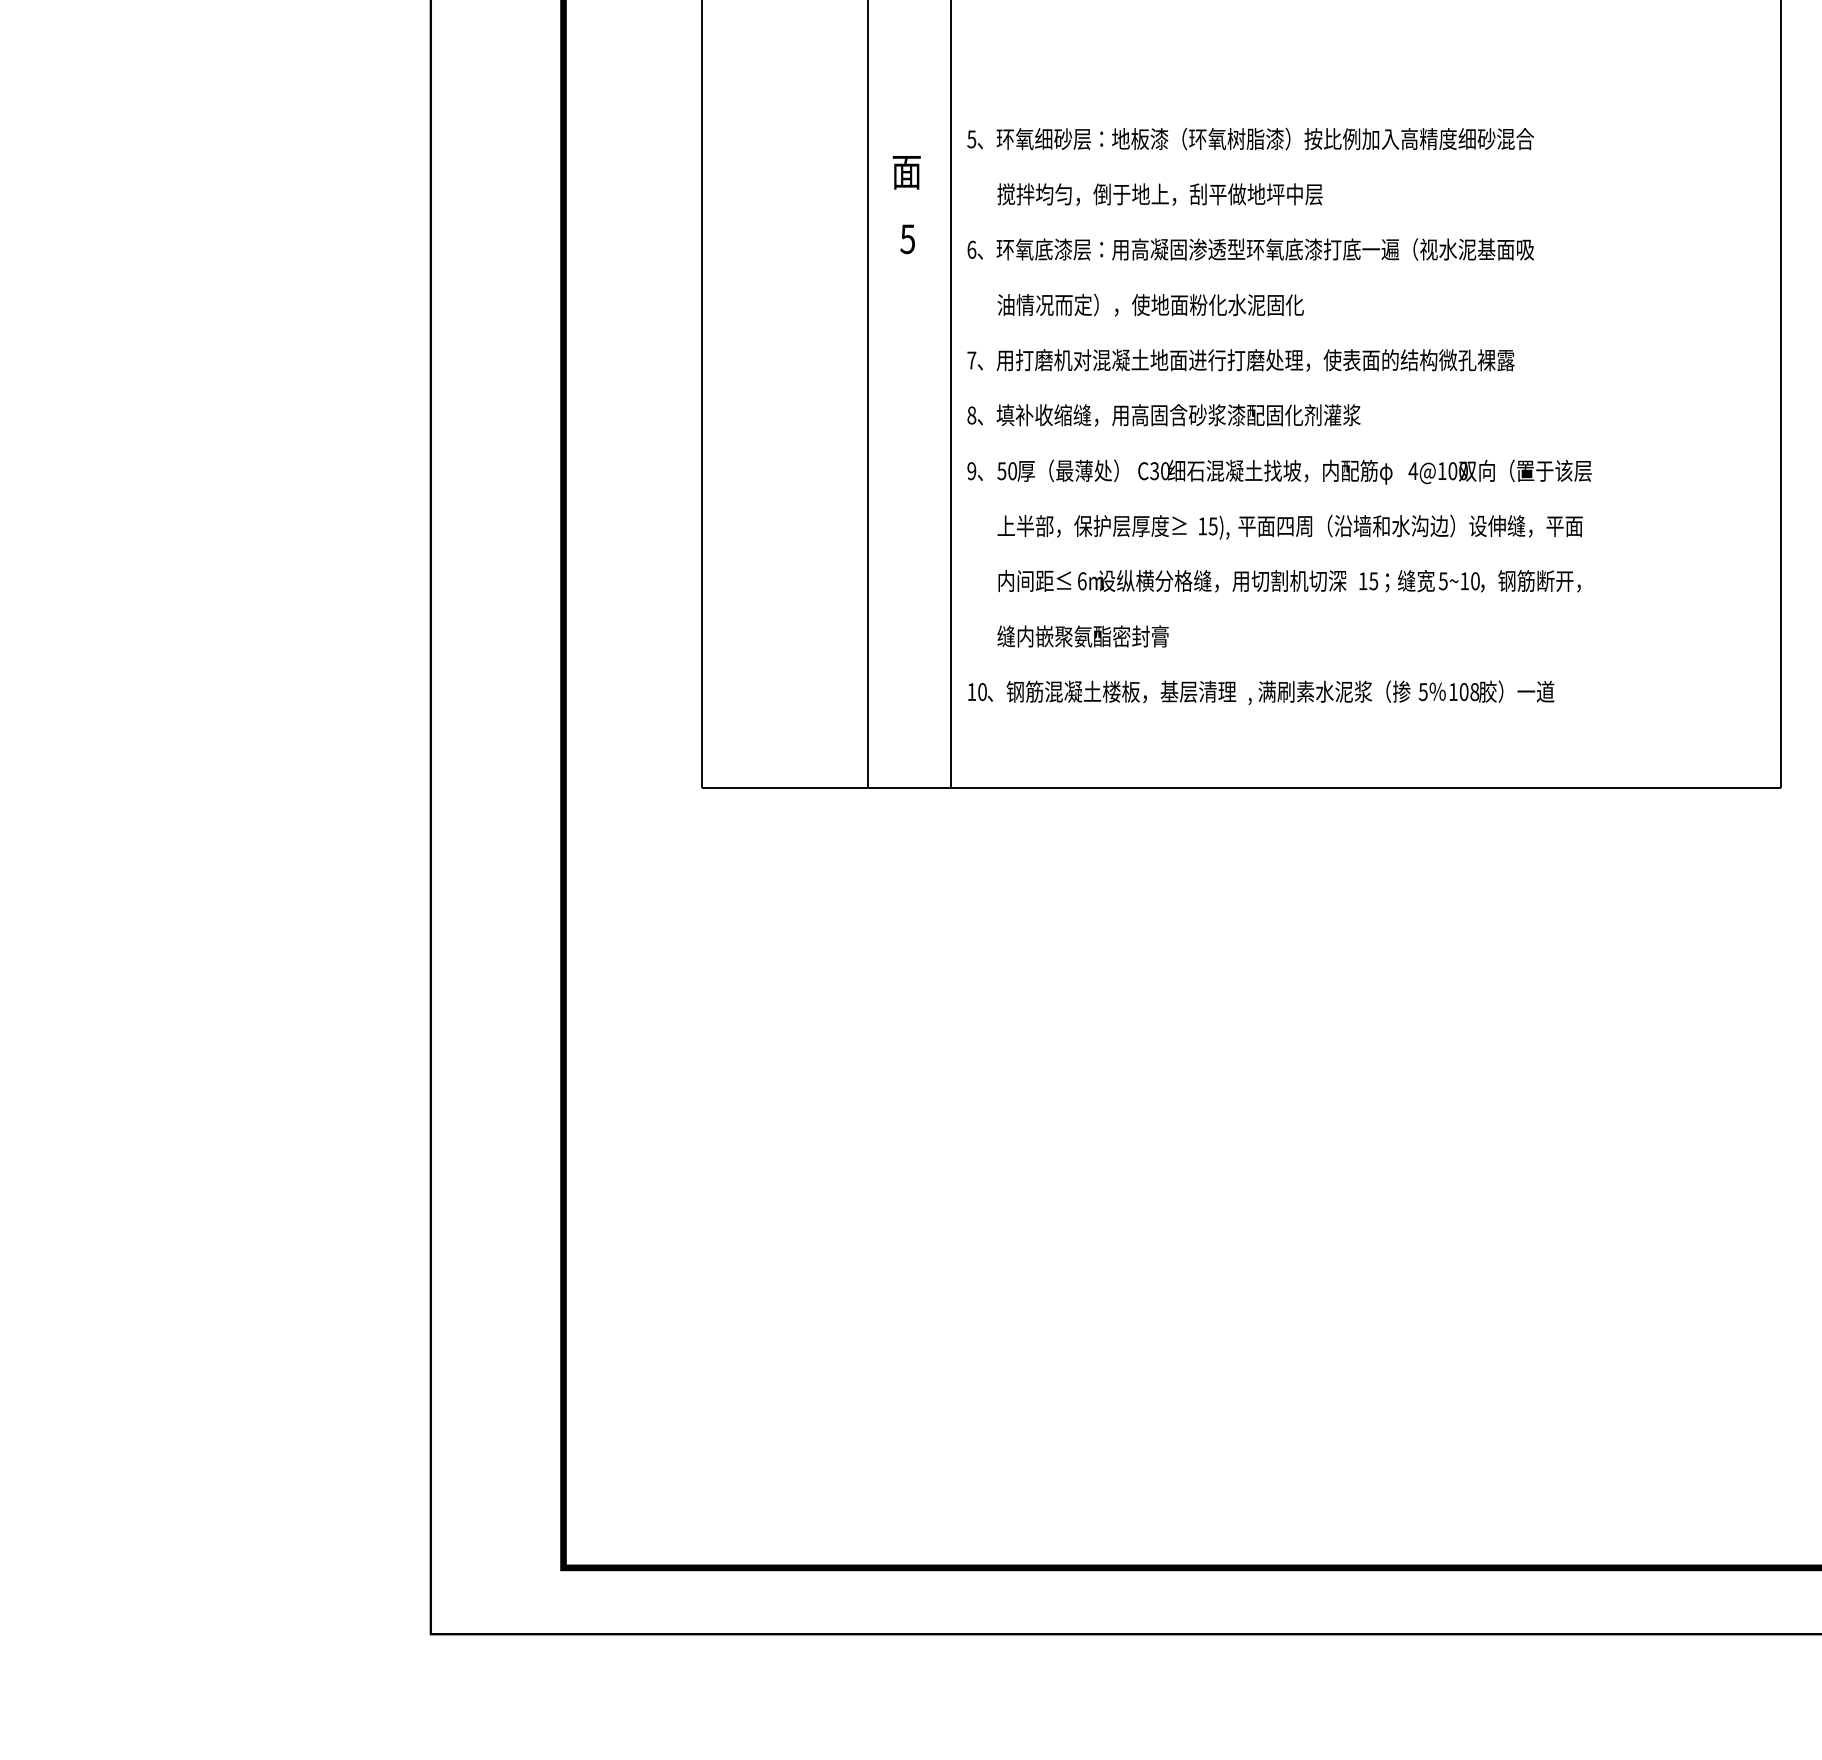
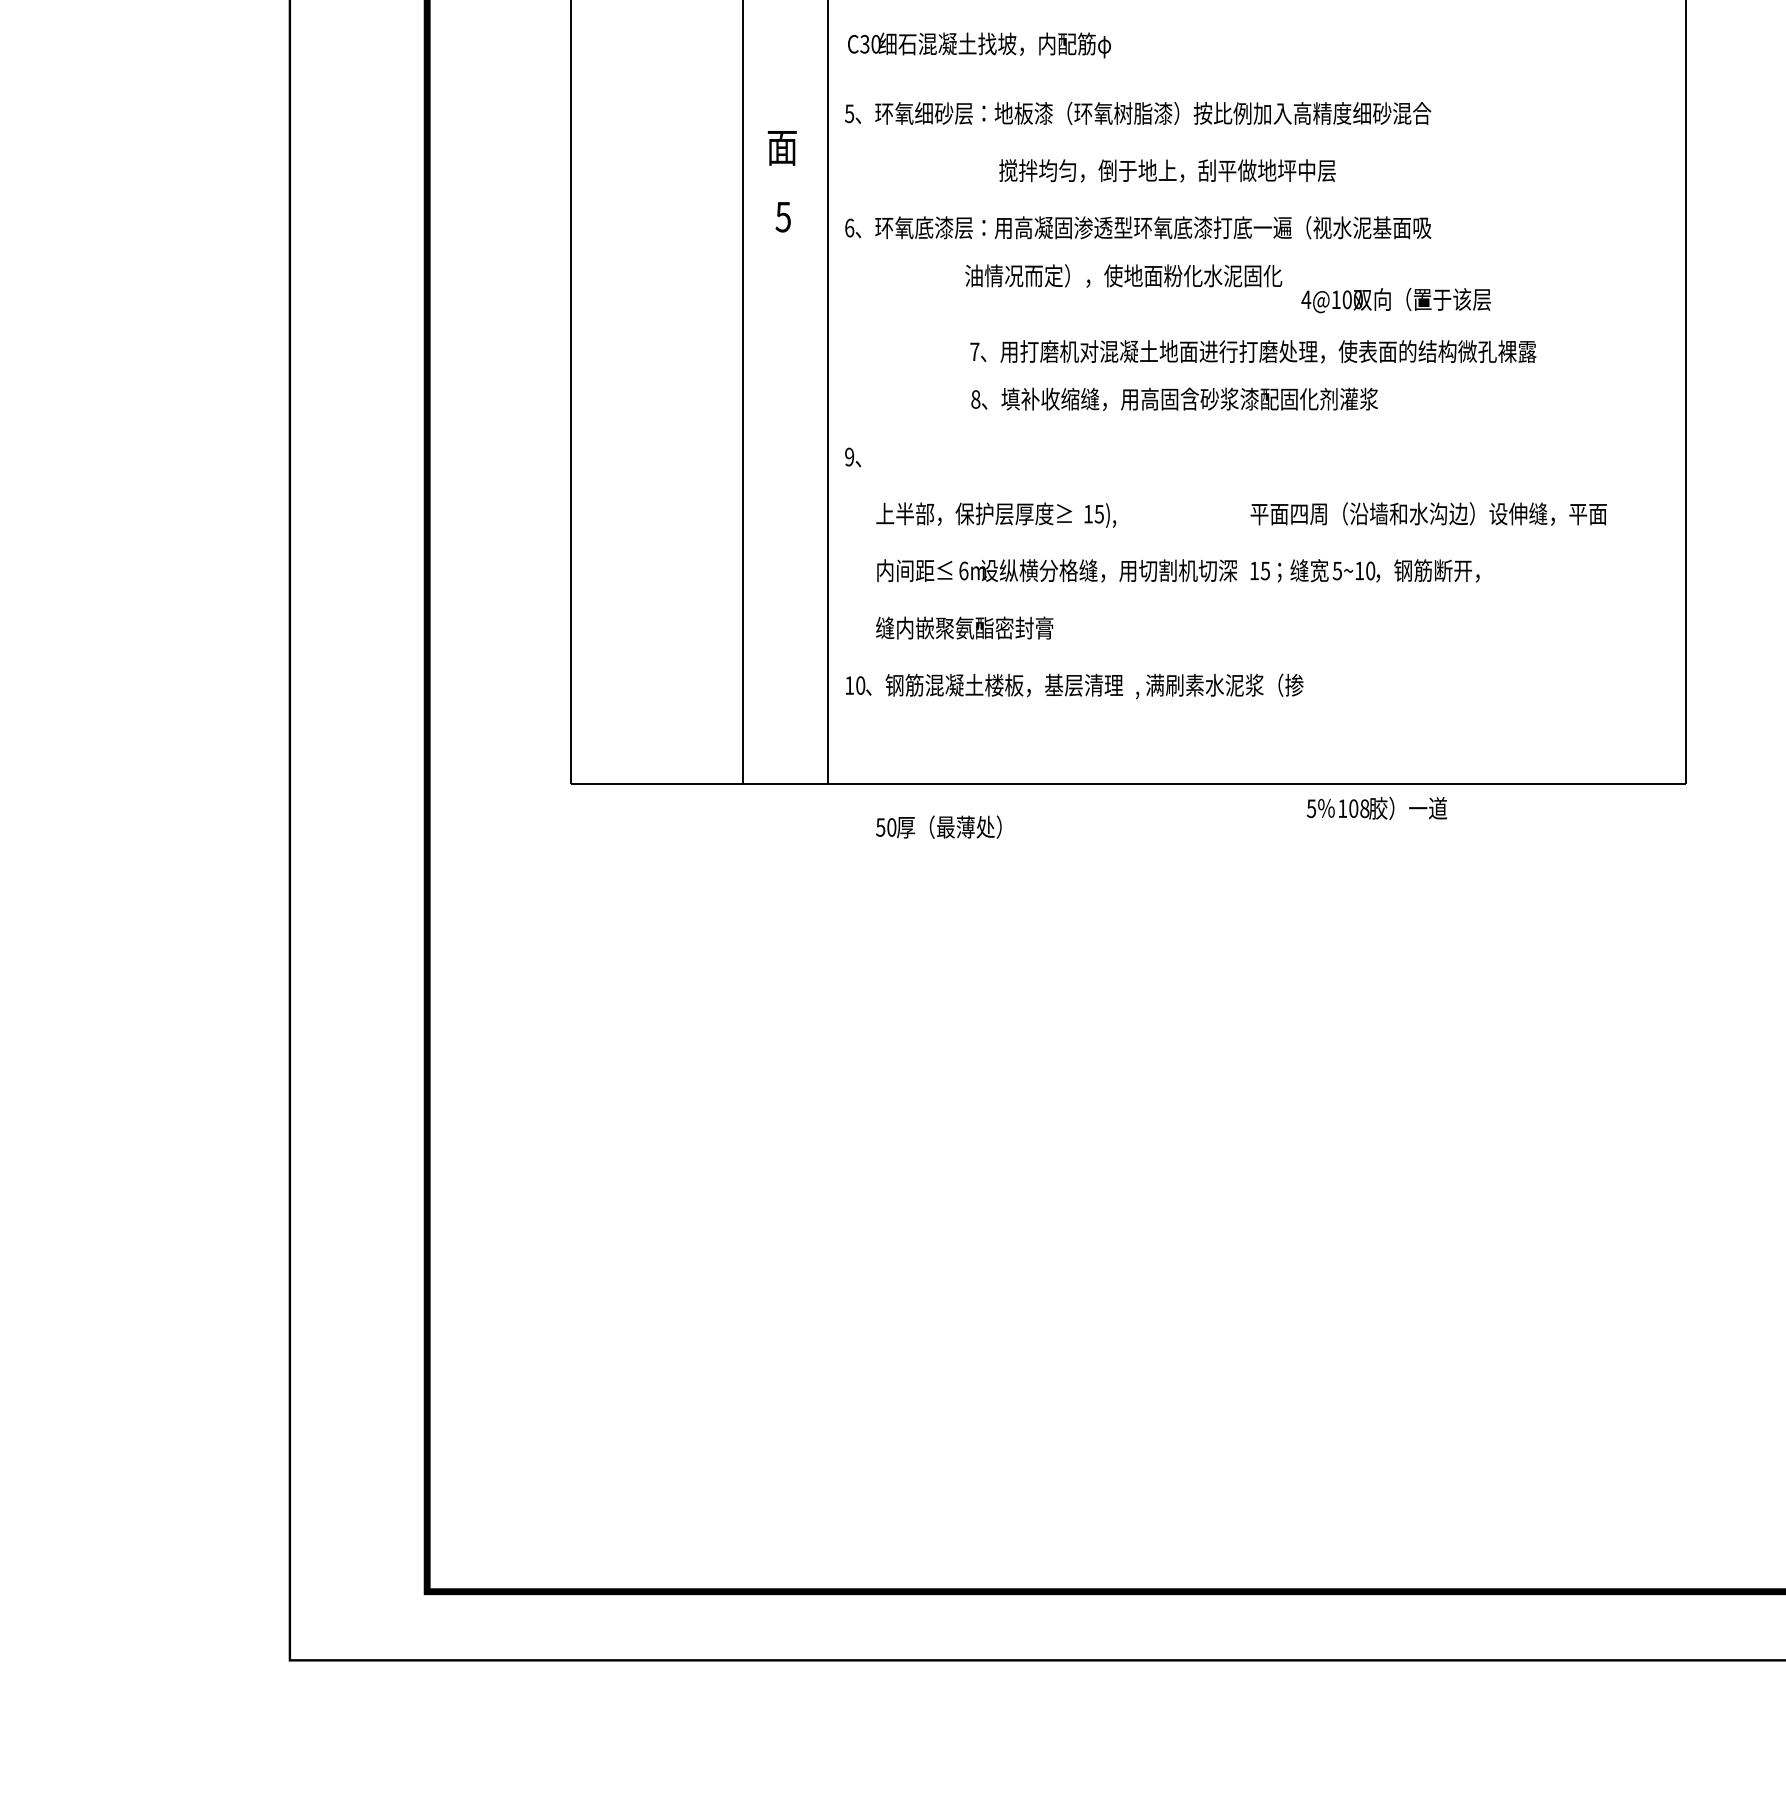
text: (1159, 194) -> (1166, 170), moved
text: (1150, 304) -> (1123, 275), moved
text: (1240, 360) -> (1252, 351), moved
text: (1163, 415) -> (1174, 399), moved
text: (1057, 470) -> (938, 826), moved
text: (1265, 471) -> (979, 44), moved
text: (1499, 471) -> (1395, 300), moved
text: (1410, 525) -> (1428, 513), moved
text: (1486, 691) -> (1376, 808), moved

